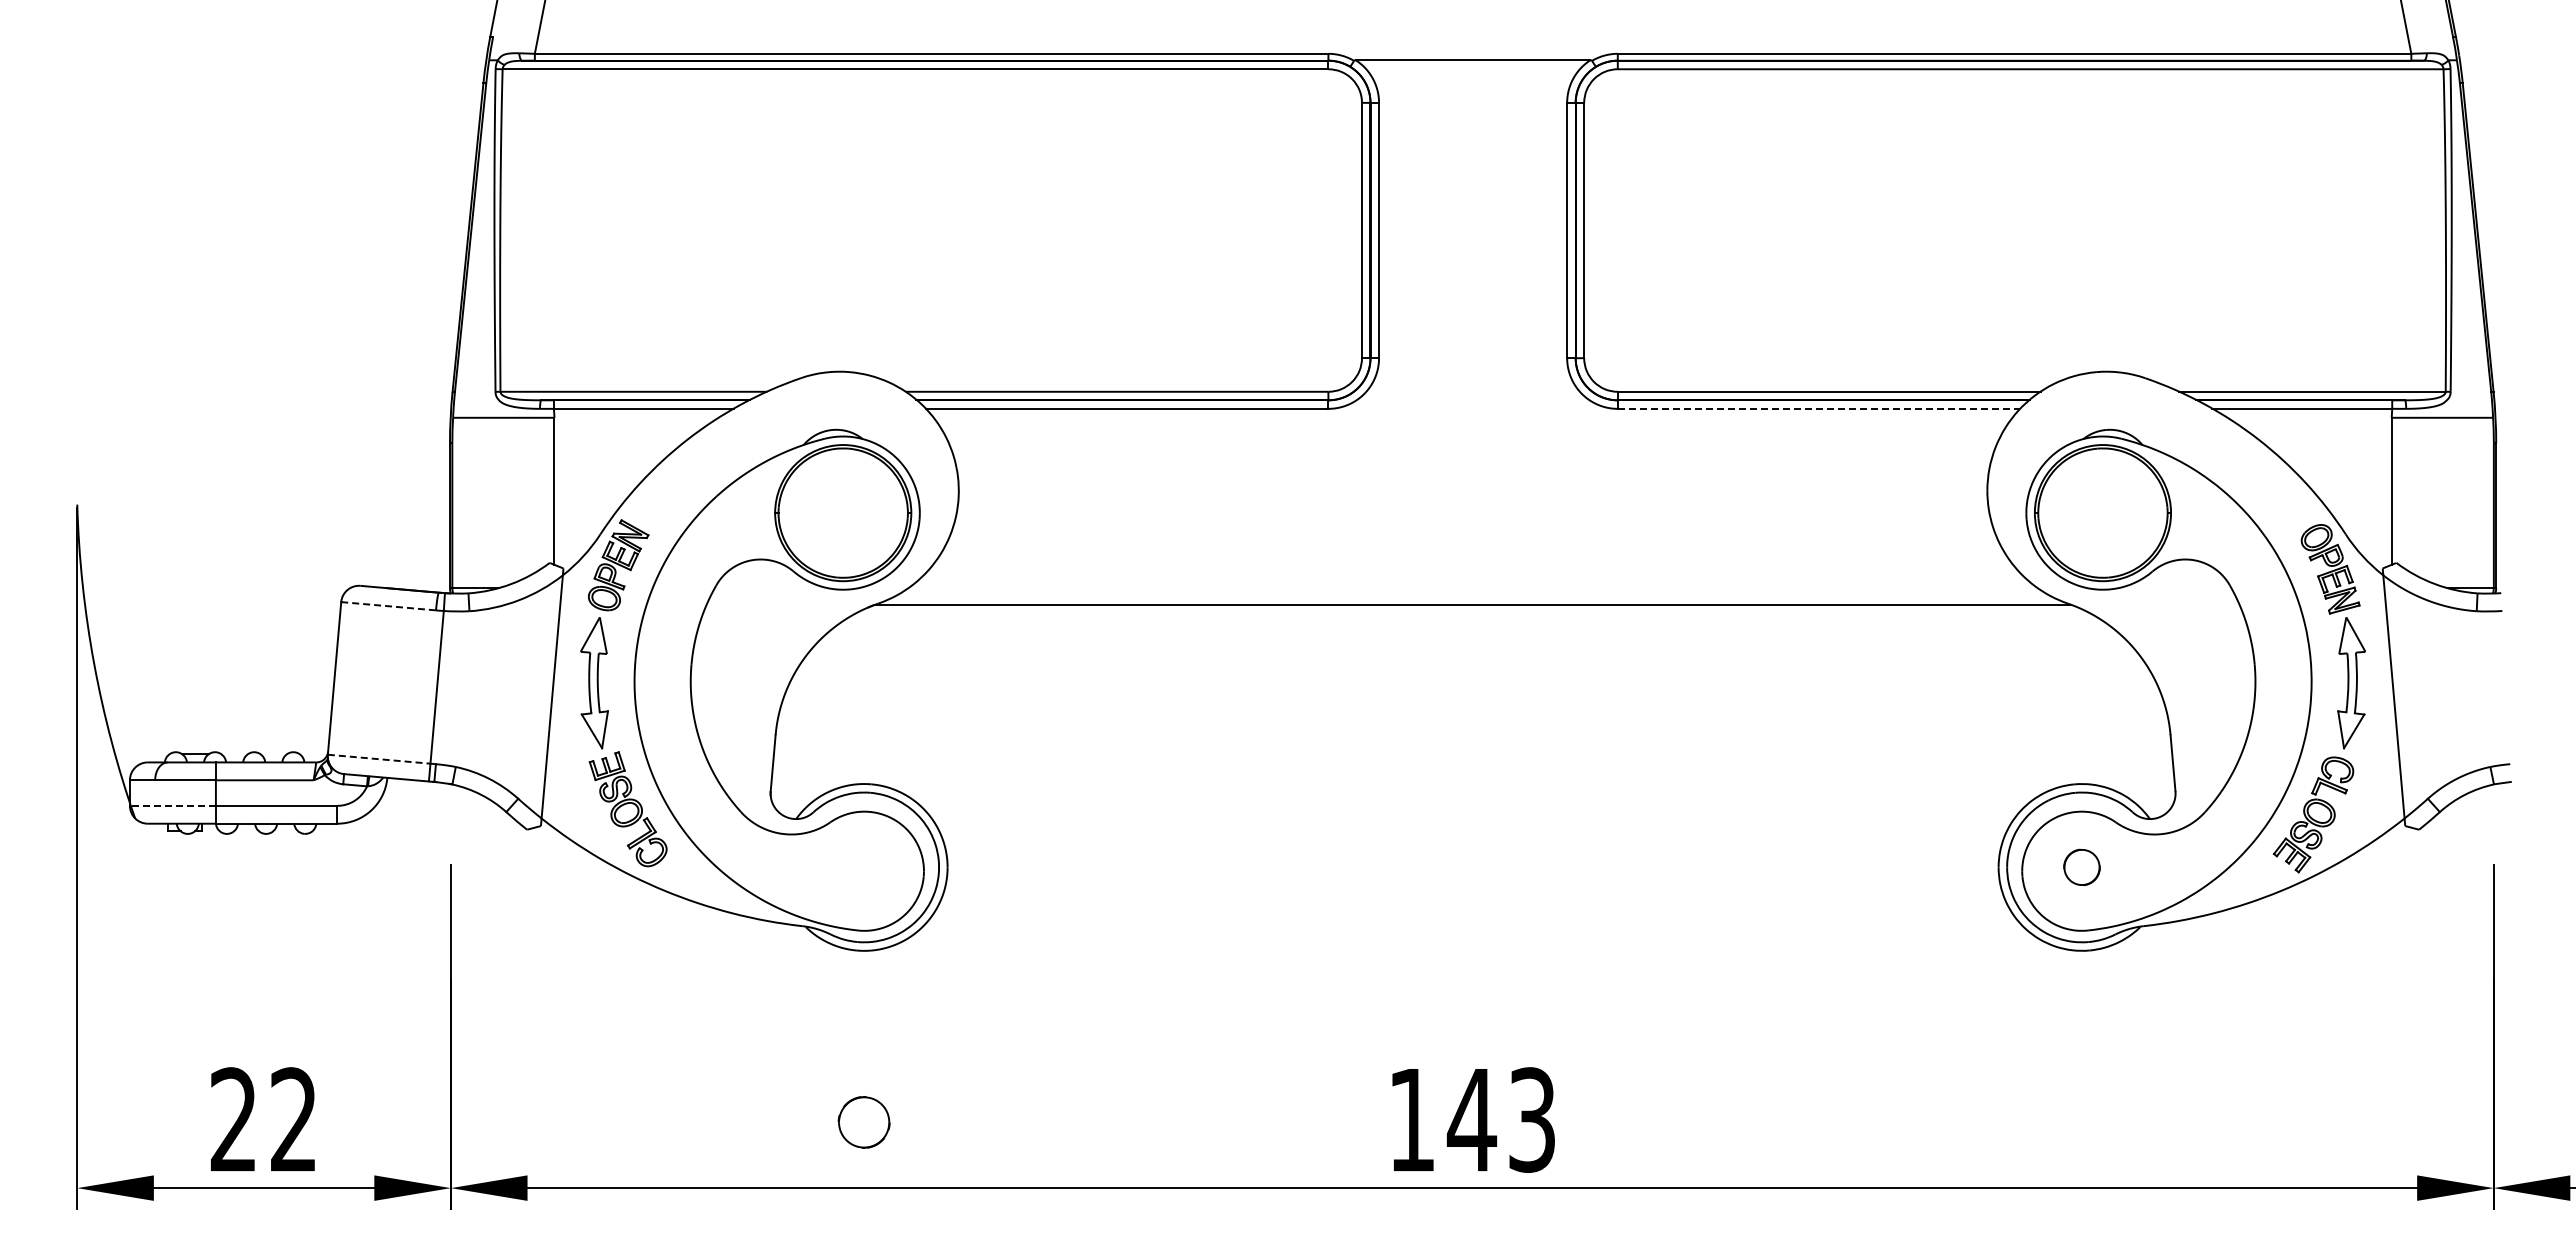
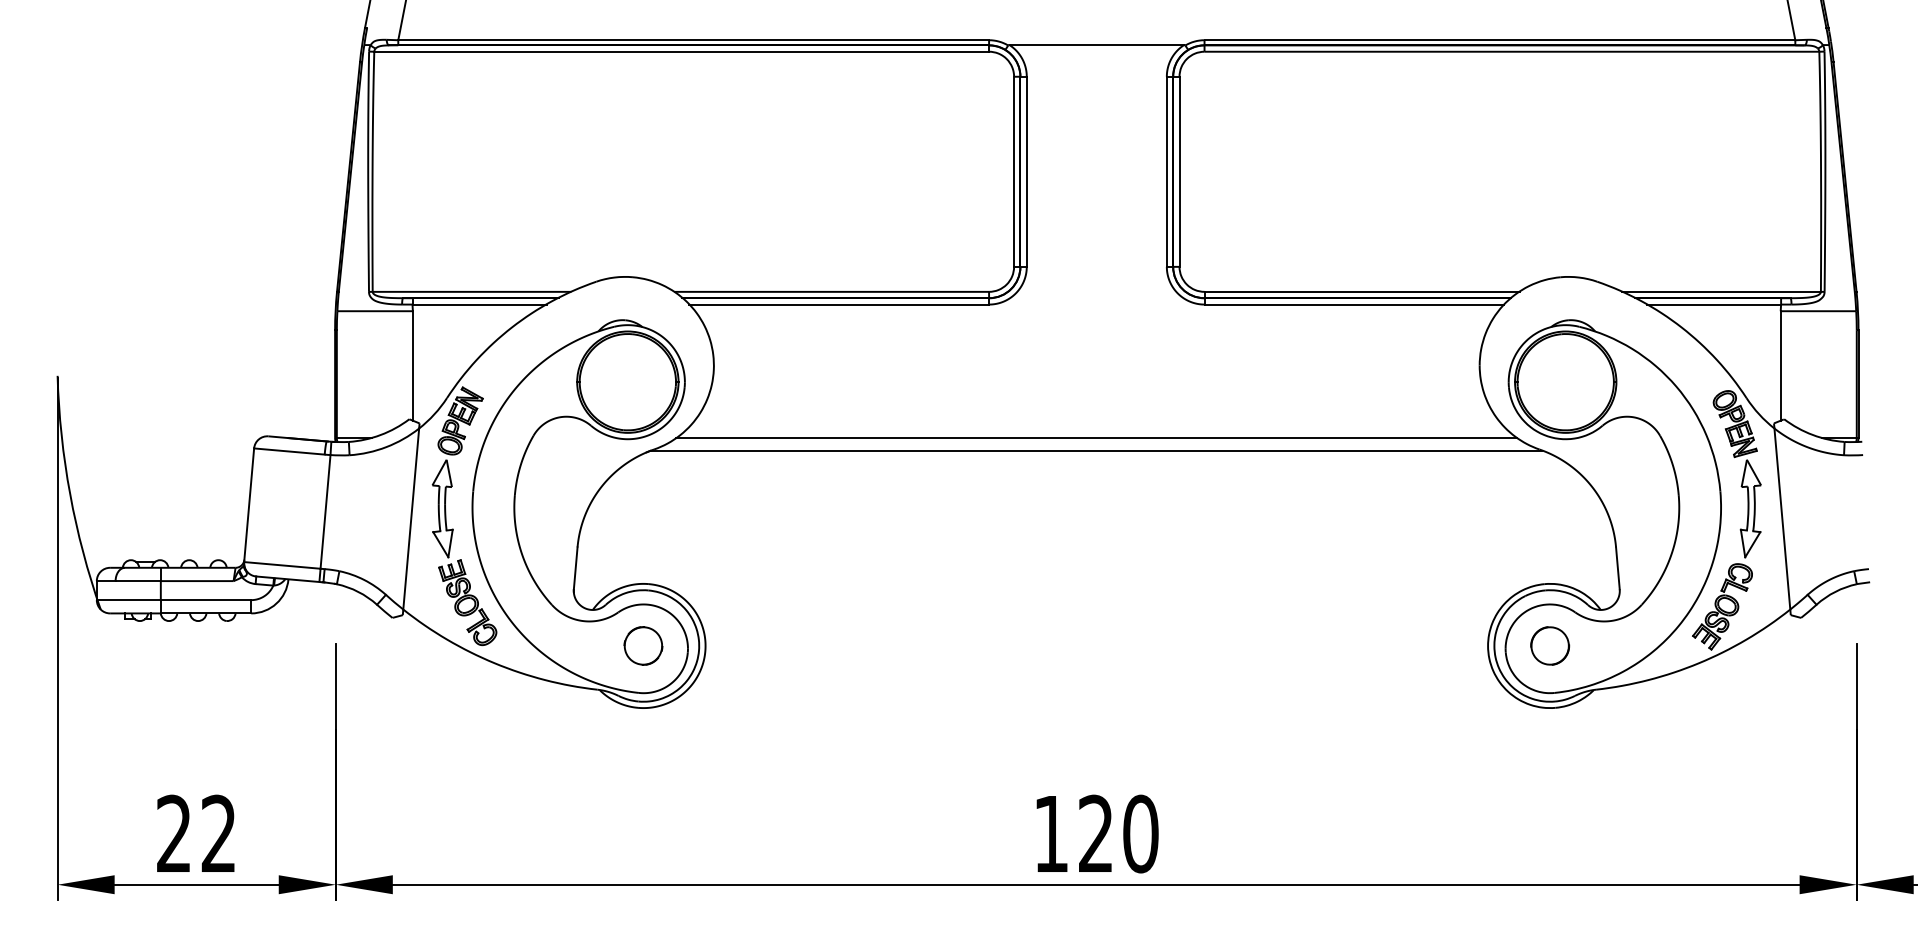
line: (1819, 408) -> (1354, 304), dashed -> solid
line: (1472, 588) -> (1096, 438), added
line: (388, 606) -> (289, 451), dashed -> solid
line: (379, 759) -> (282, 565), dashed -> solid
line: (172, 805) -> (128, 599), dashed -> solid
part: (2081, 867) -> (1549, 646), size x1.43
text: (1501, 1119) -> (1117, 833), 143 -> 120
part: (863, 1122) -> (642, 646), moved

